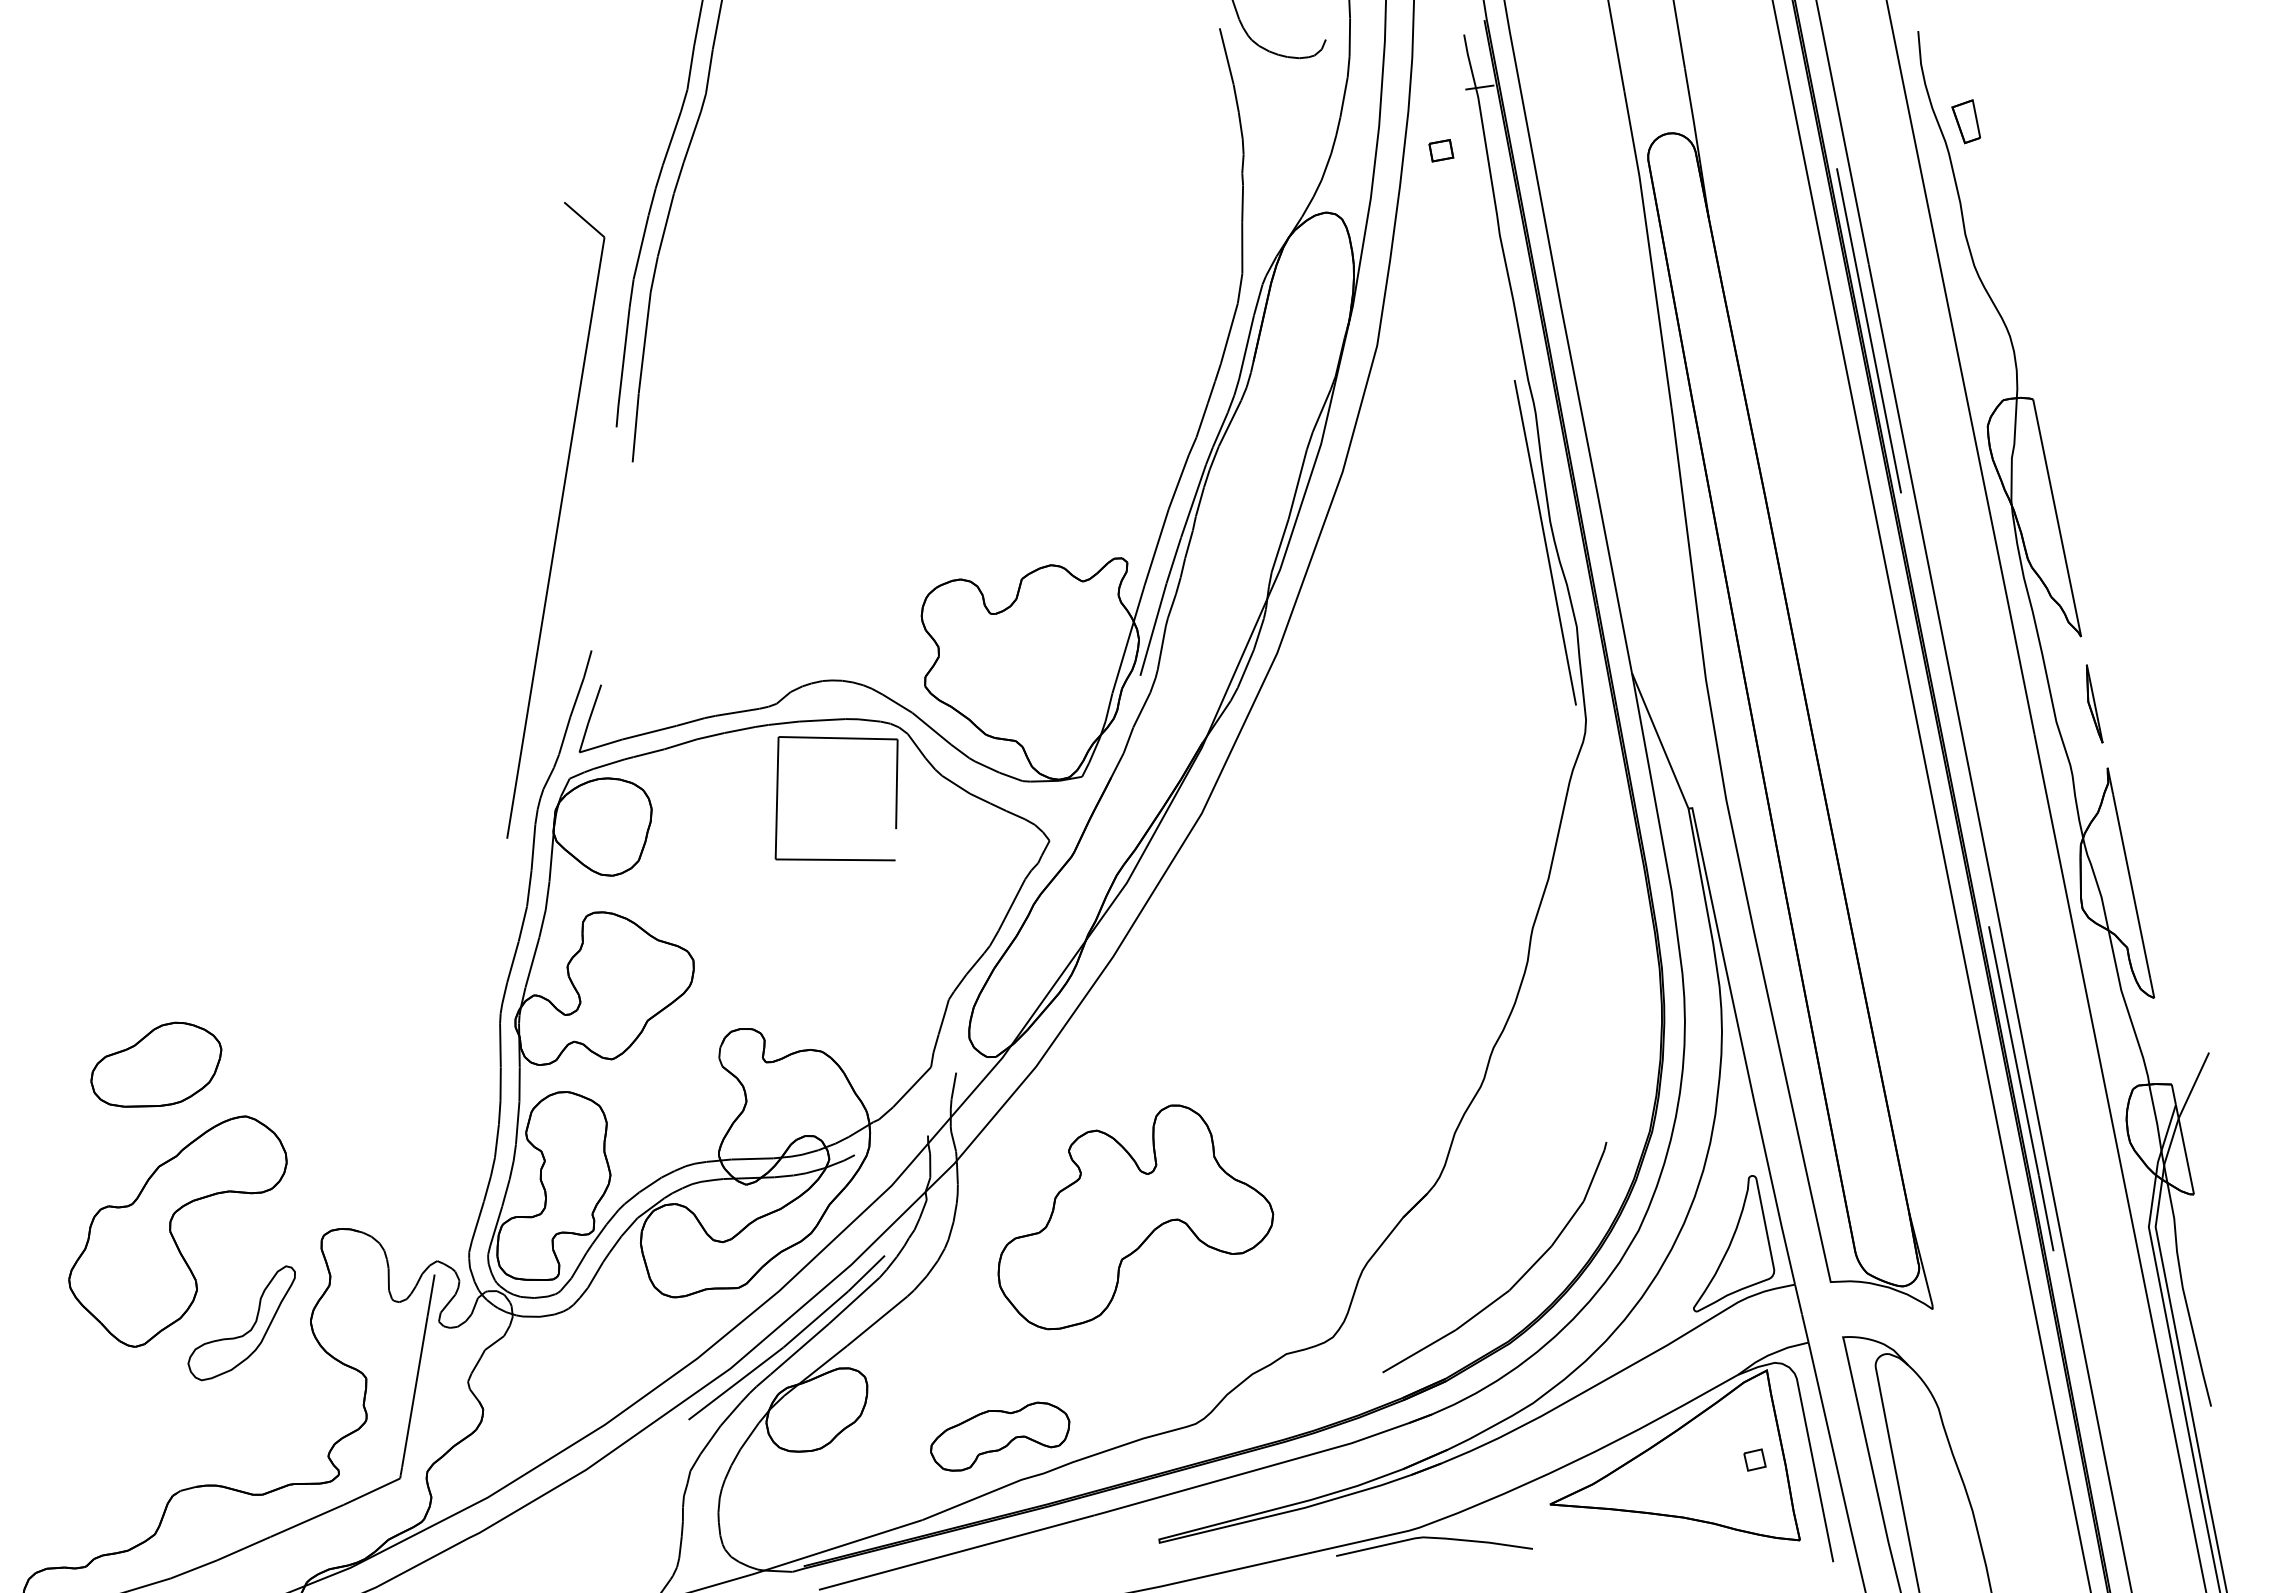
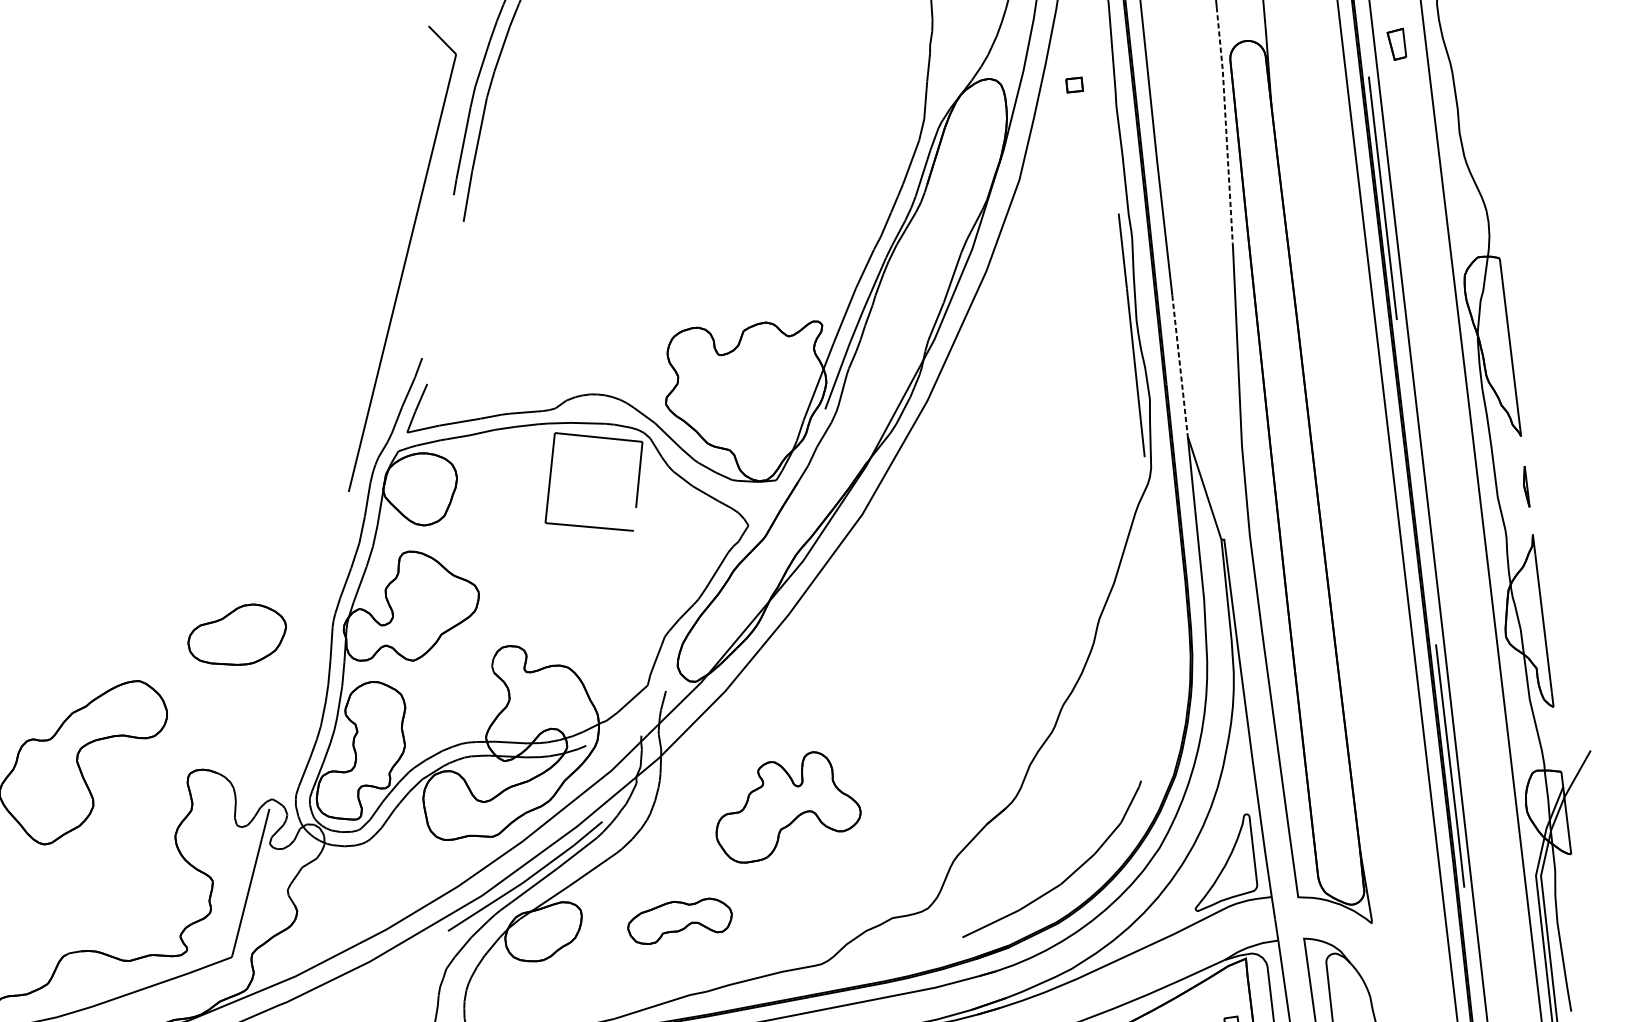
part: (1965, 121) -> (1396, 44), moved
part: (1441, 150) -> (1074, 84), moved
line: (1649, 248) -> (1225, 124), solid -> dashed
line: (1613, 577) -> (1179, 364), solid -> dashed
part: (2094, 703) -> (1527, 486), size x0.7
part: (156, 1064) -> (237, 634), moved
part: (1135, 1217) -> (789, 808), size x0.7
part: (245, 1332) -> (126, 840), removed
part: (1000, 1436) -> (680, 921), moved

